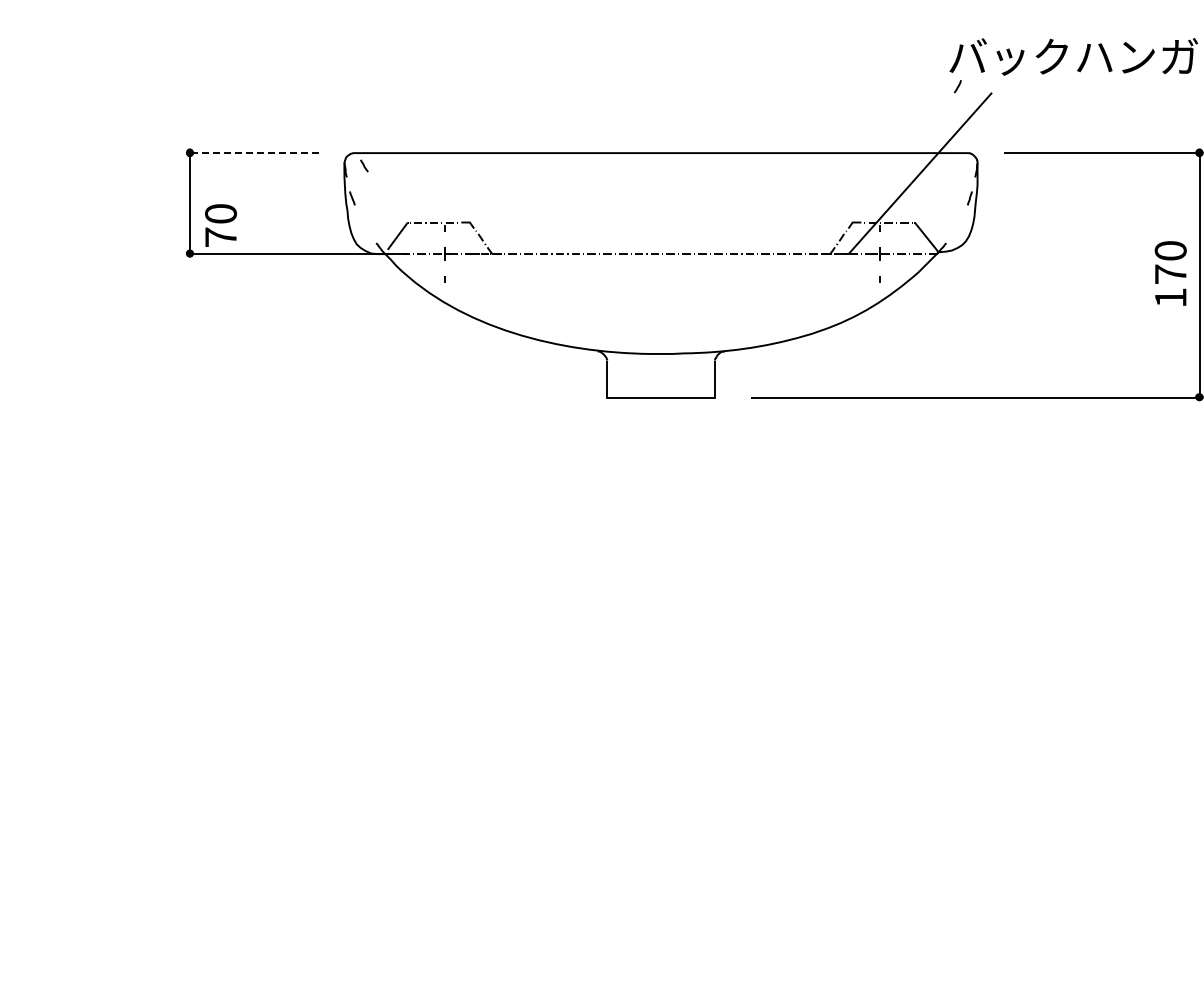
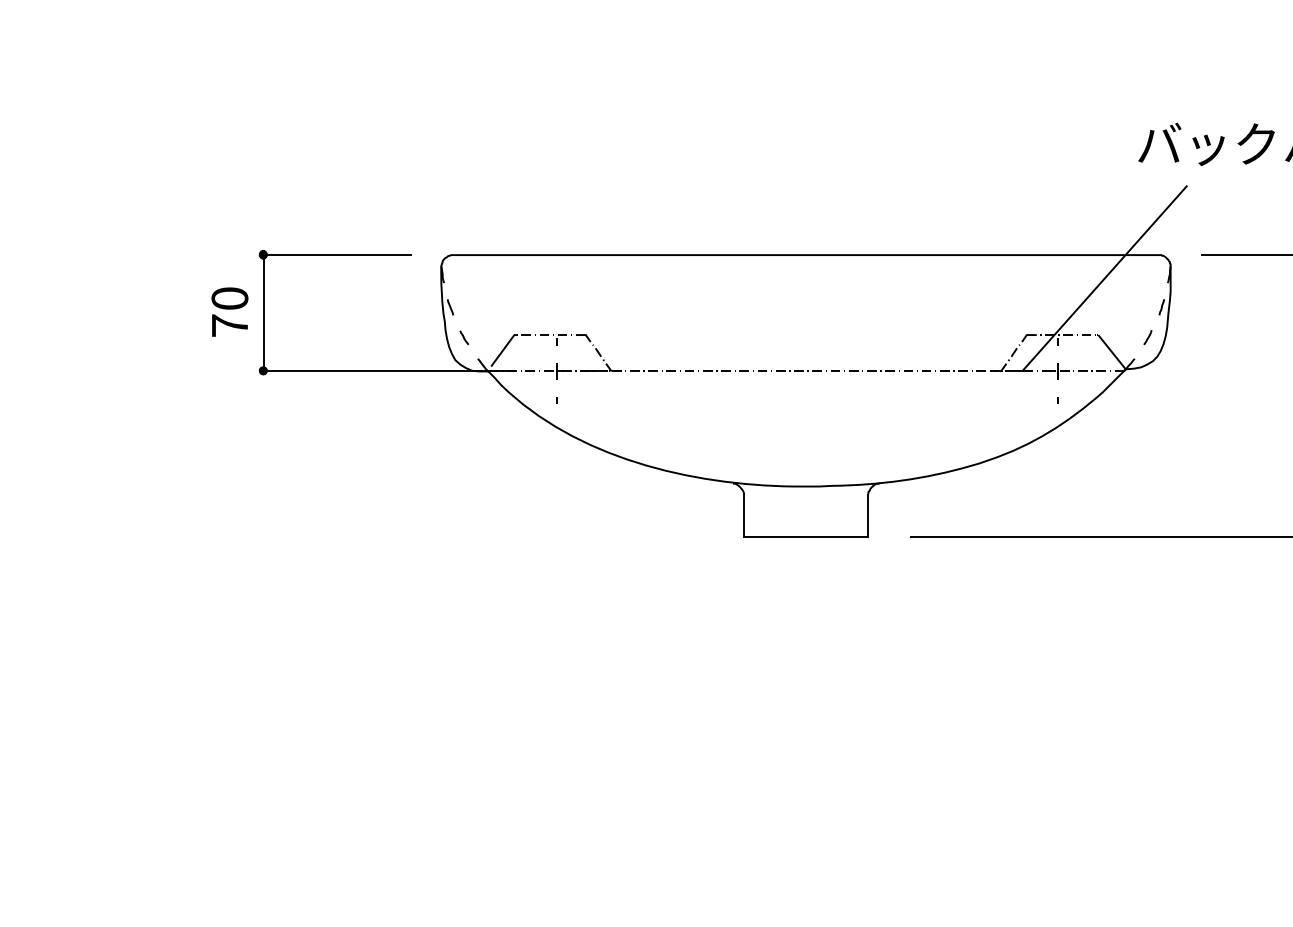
line: (957, 86) -> (1147, 337), moved
line: (254, 153) -> (337, 255), dashed -> solid
line: (364, 165) -> (464, 337), moved
text: (220, 225) -> (229, 312), moved

